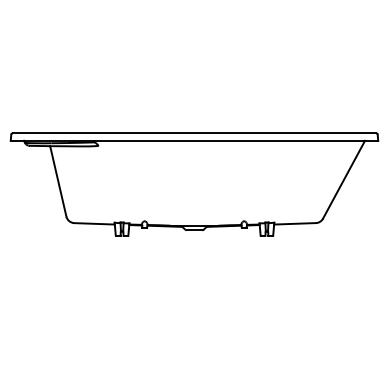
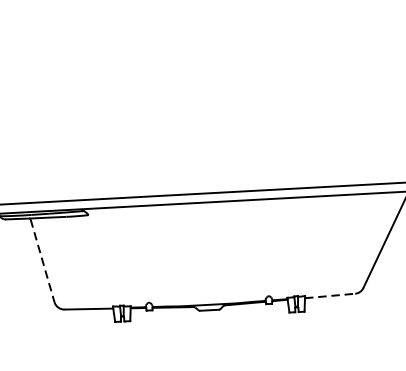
line: (58, 181) -> (42, 260), solid -> dashed
line: (295, 223) -> (330, 295), solid -> dashed

